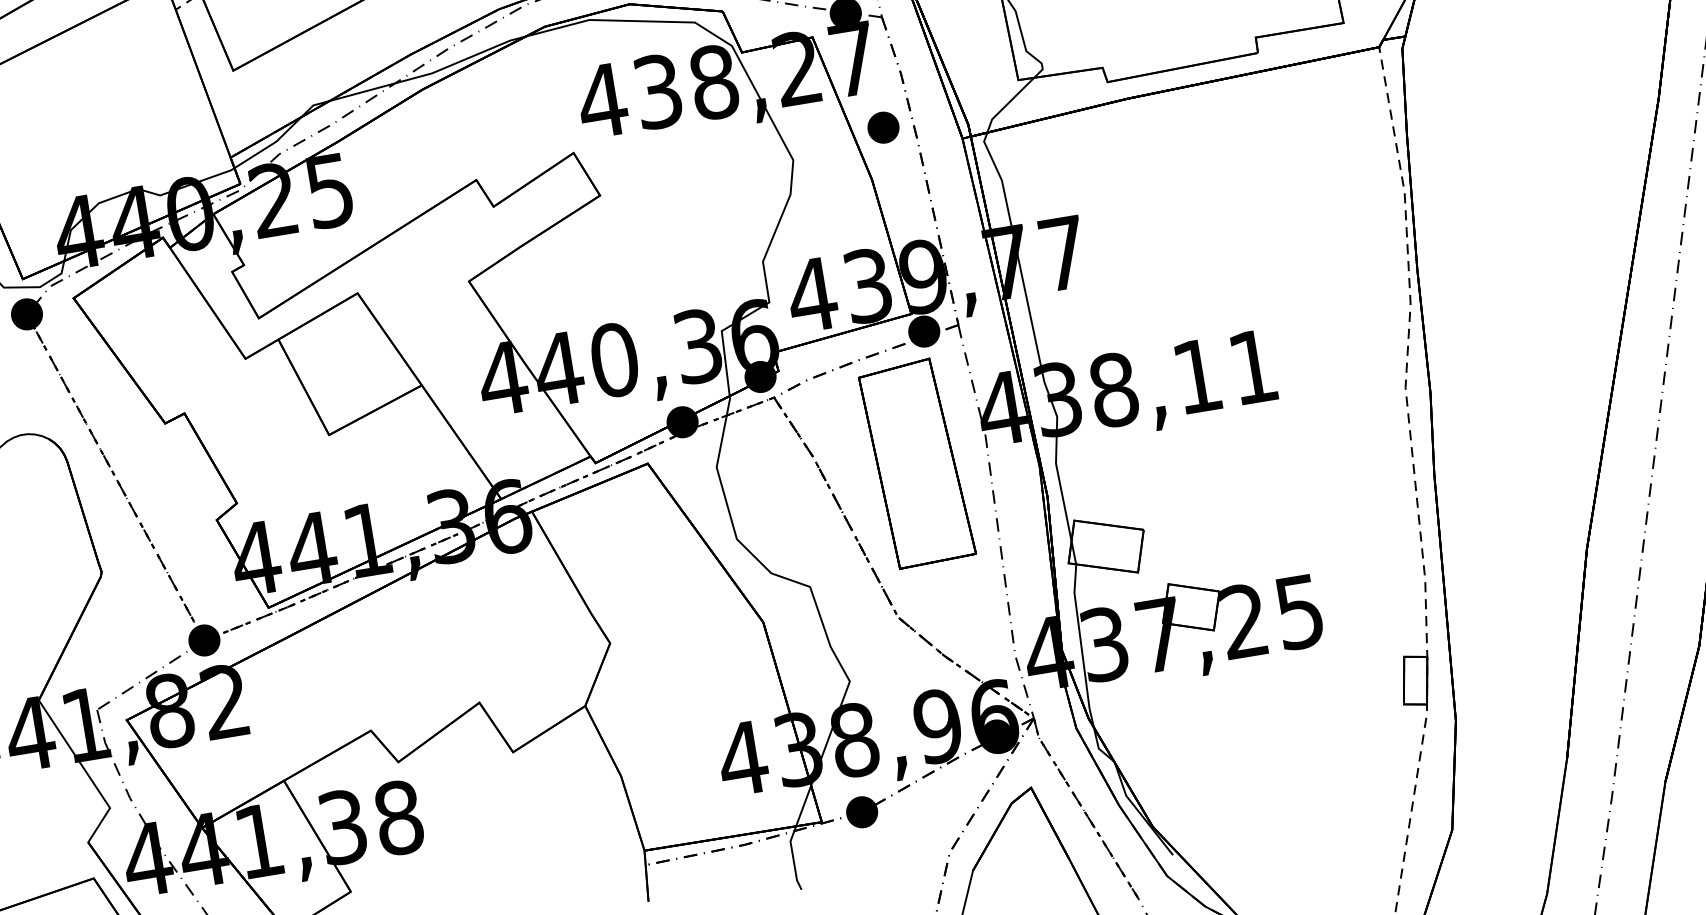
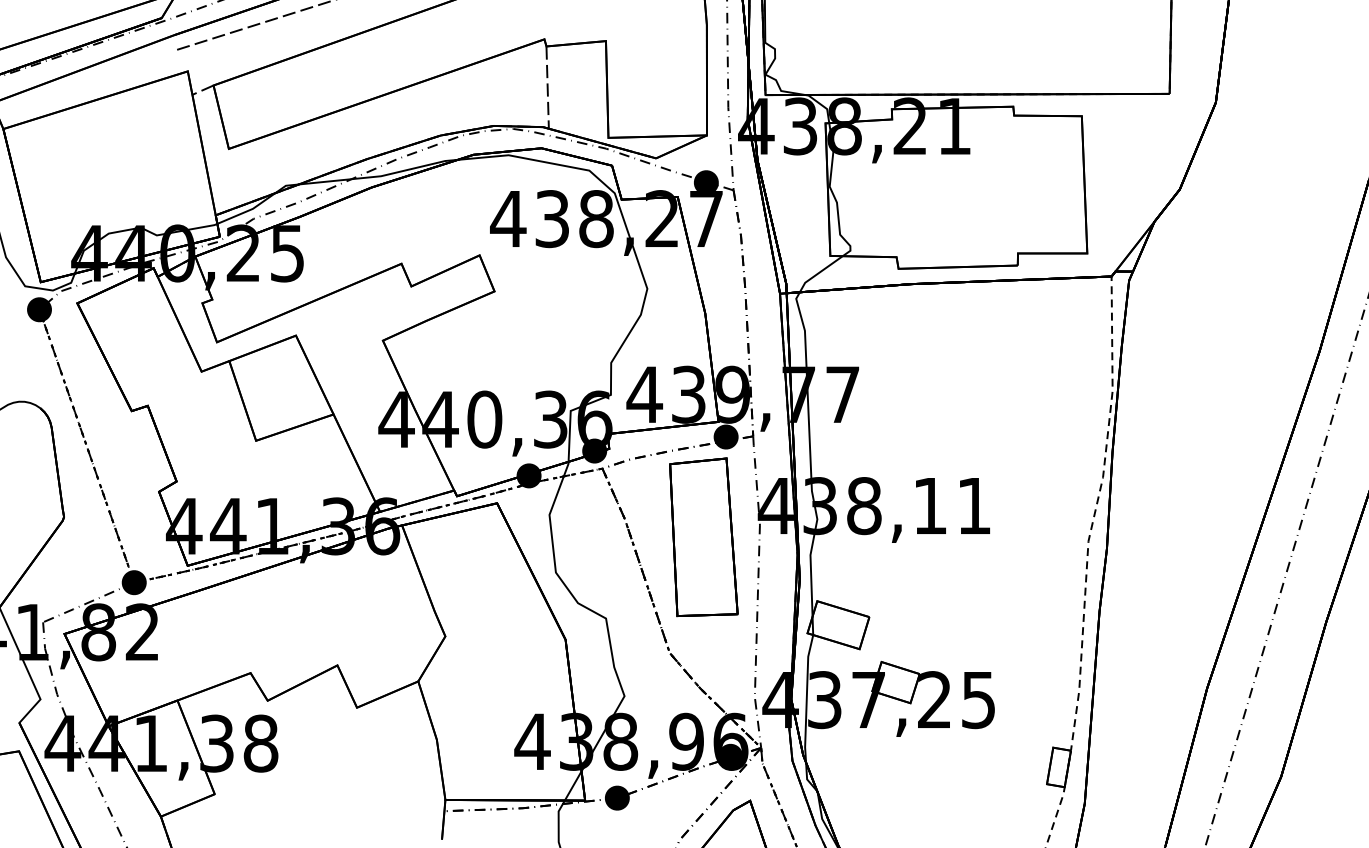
part: (882, 126) -> (720, 274), removed

